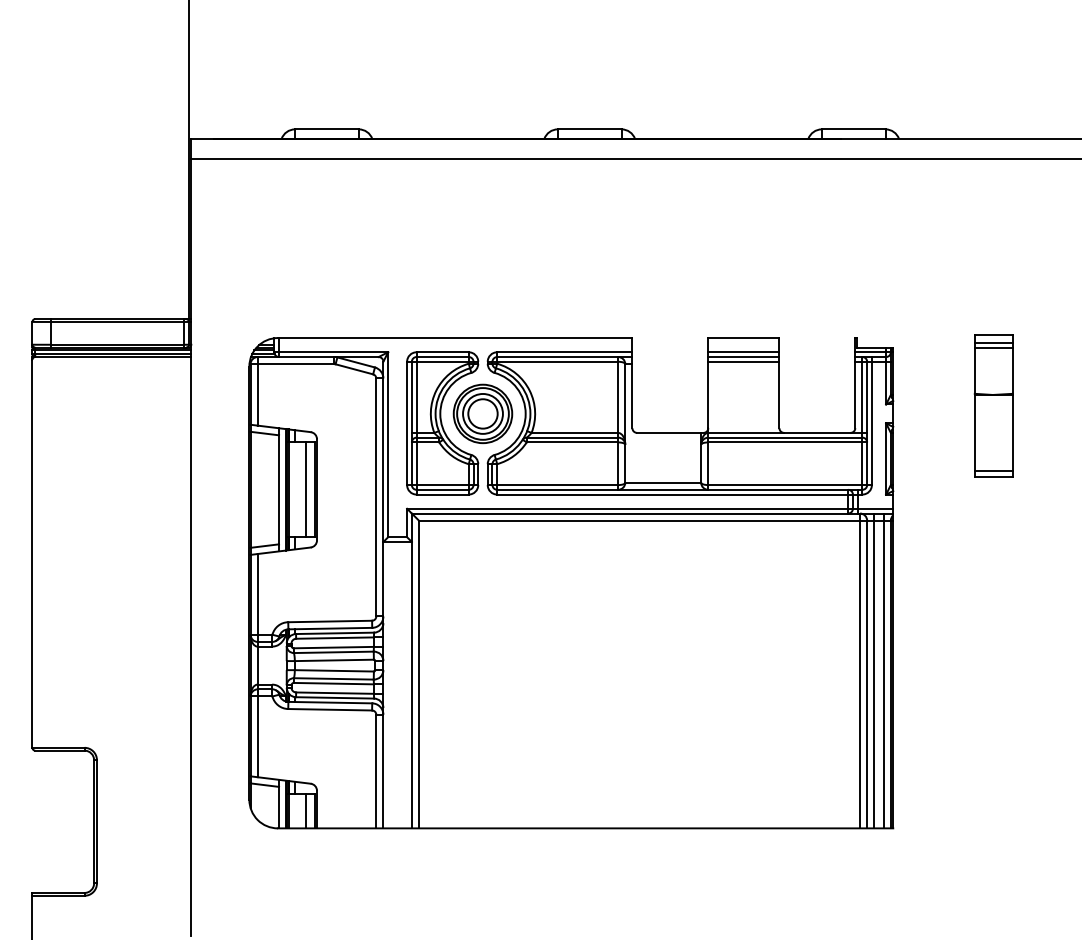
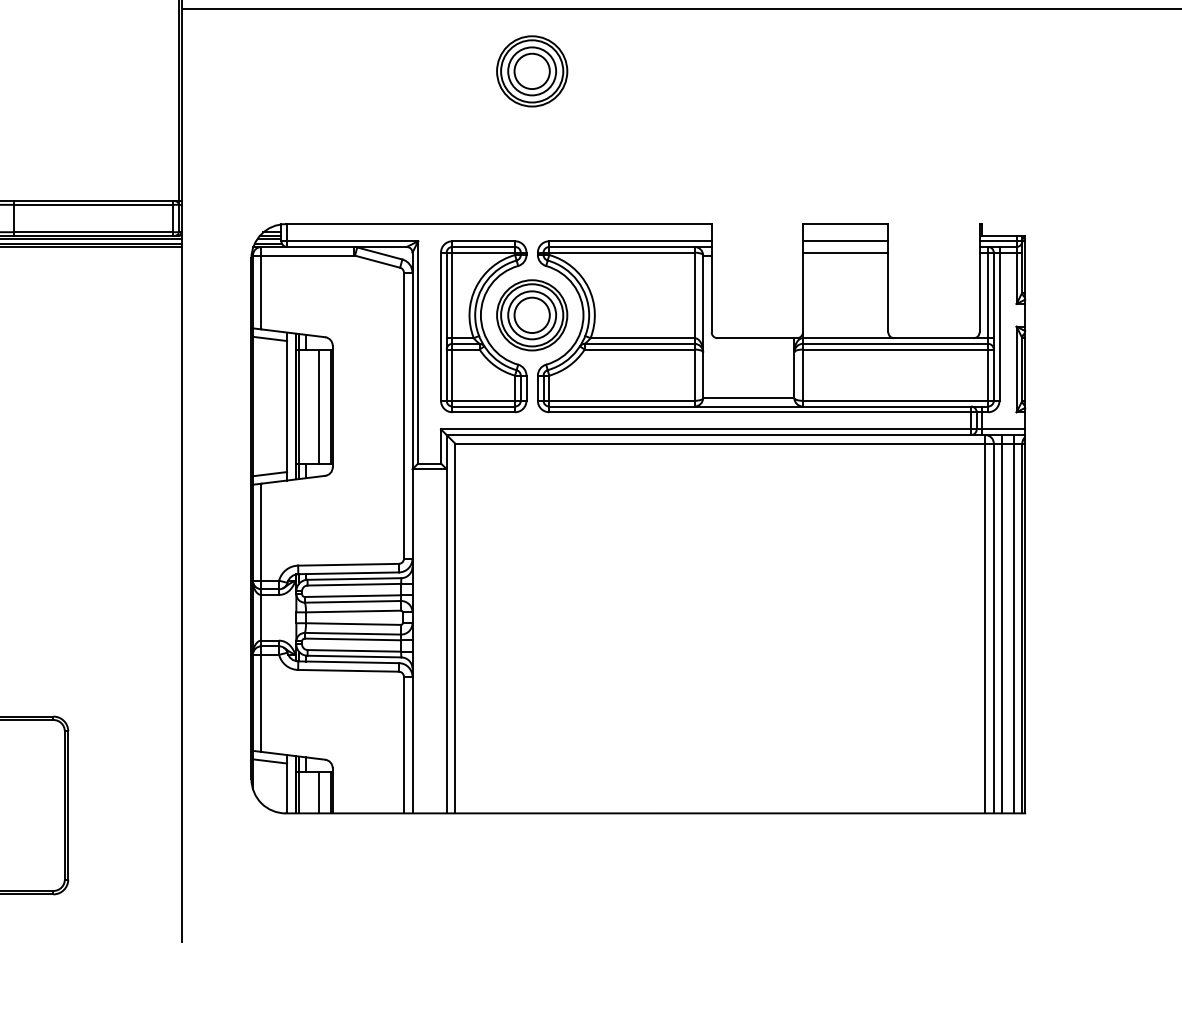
part: (482, 210) -> (531, 70), added
line: (743, 357) -> (845, 247), removed
part: (993, 405) -> (1145, 305), removed

